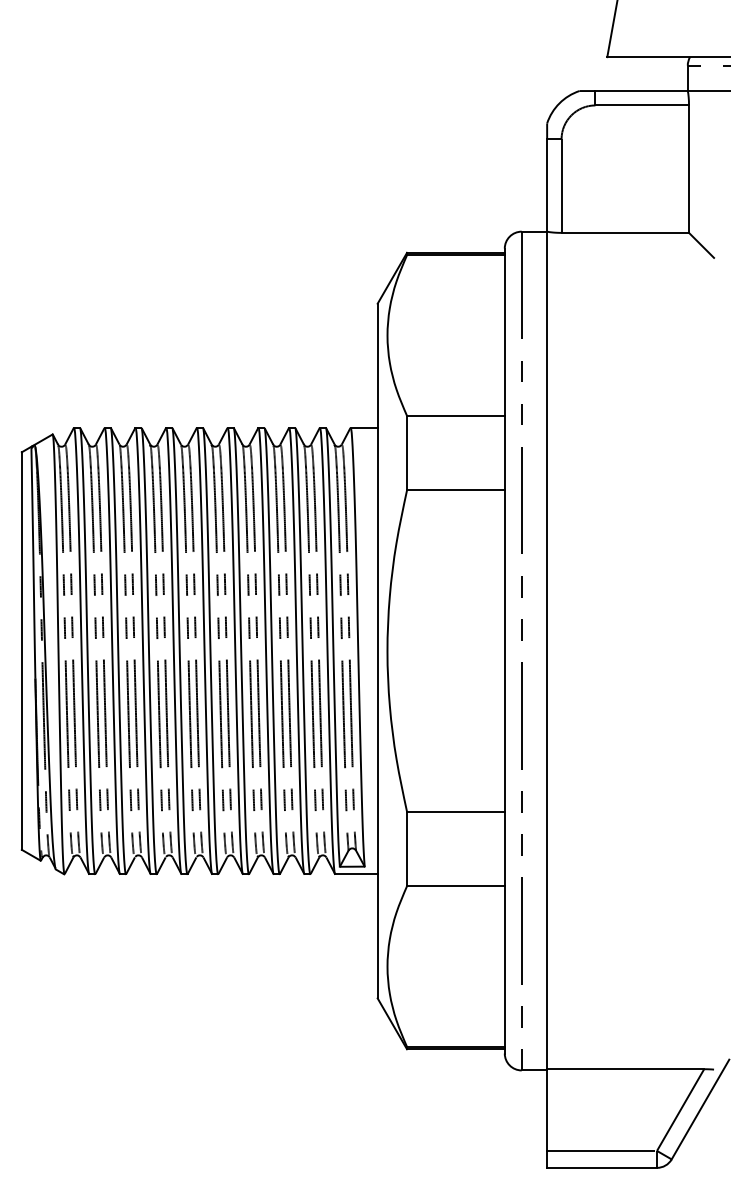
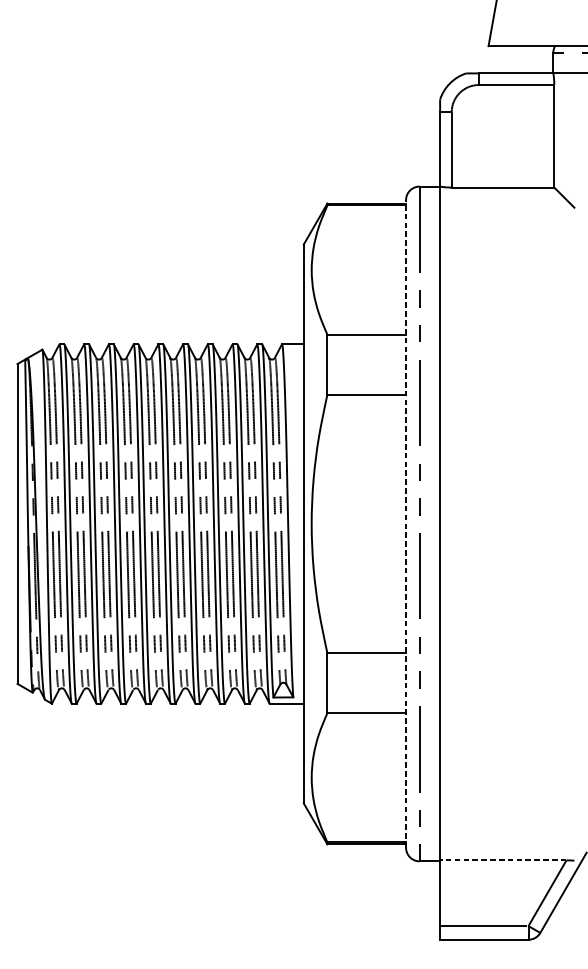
line: (504, 650) -> (405, 523), solid -> dashed
line: (625, 1069) -> (503, 860), solid -> dashed

